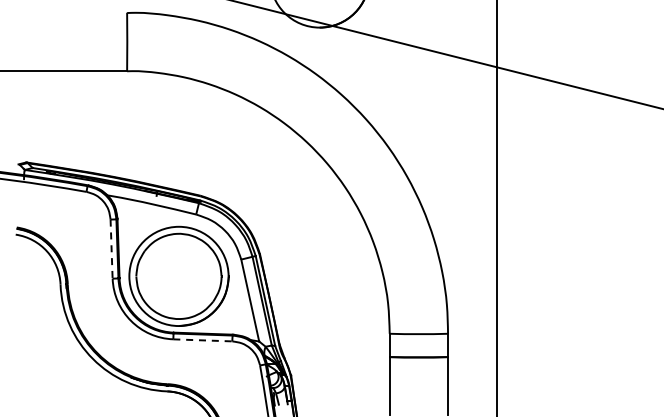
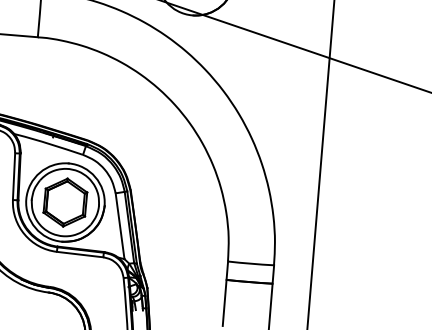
line: (111, 249) -> (13, 176), dashed -> solid
part: (178, 276) -> (65, 202), added
line: (202, 340) -> (79, 254), dashed -> solid

